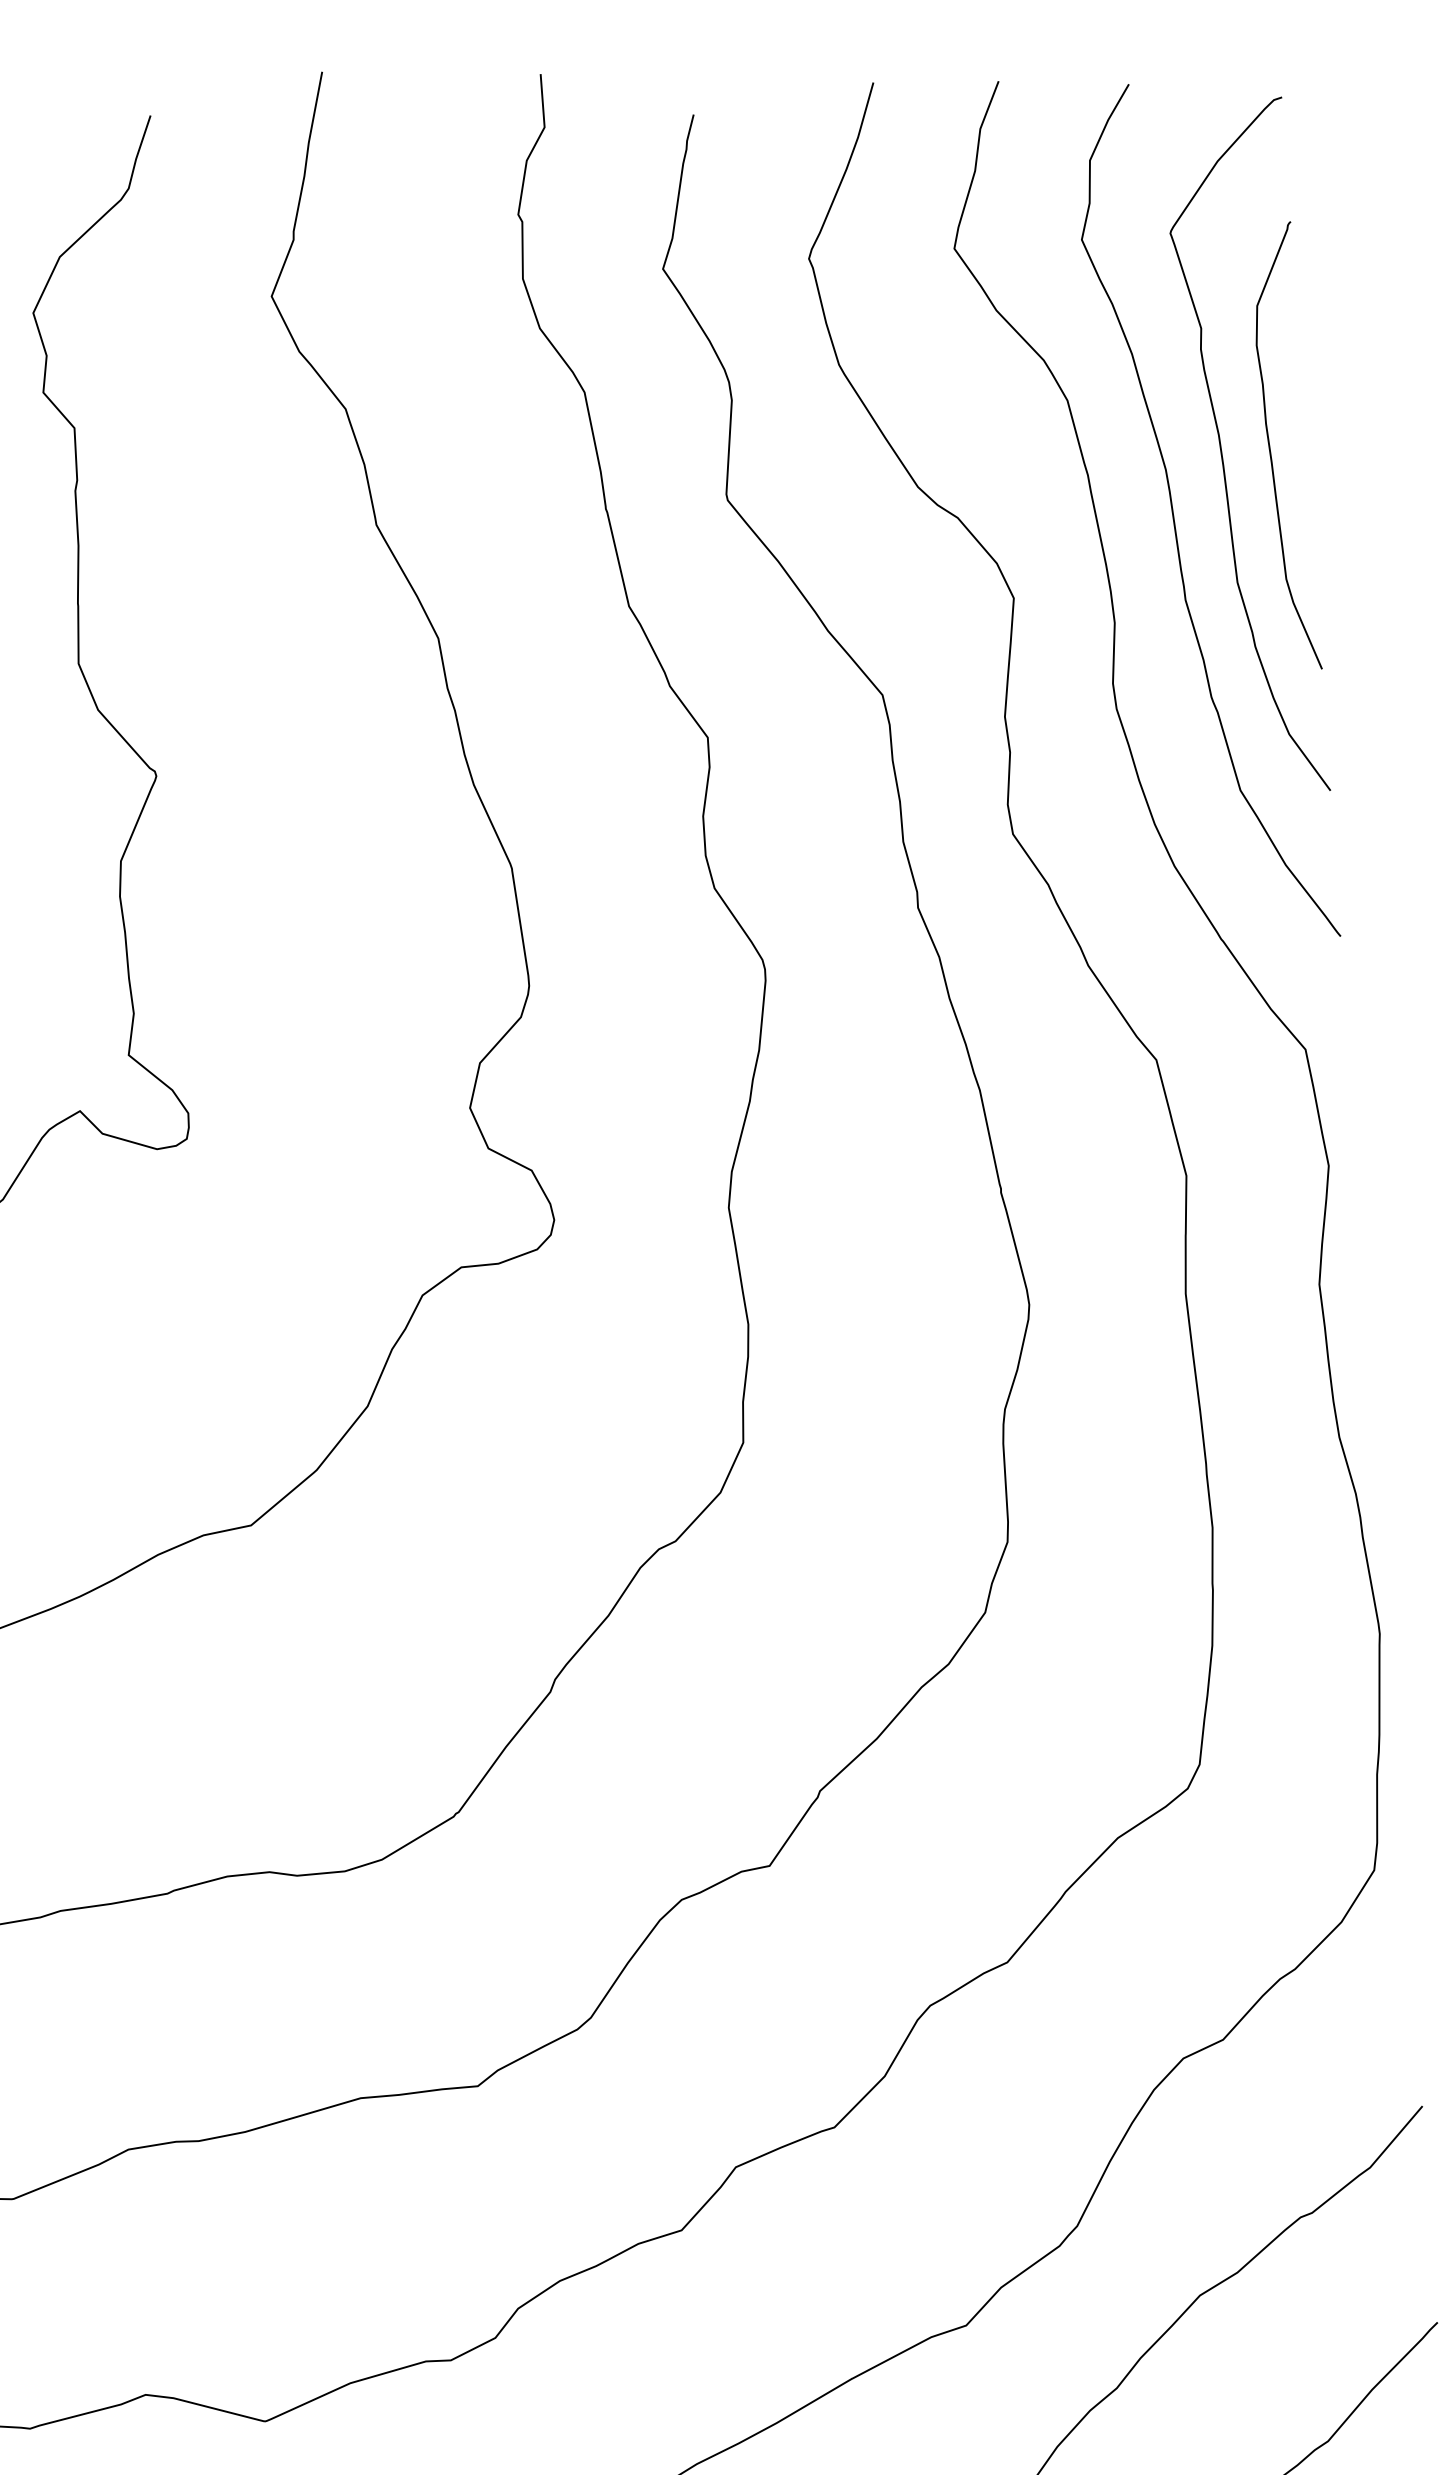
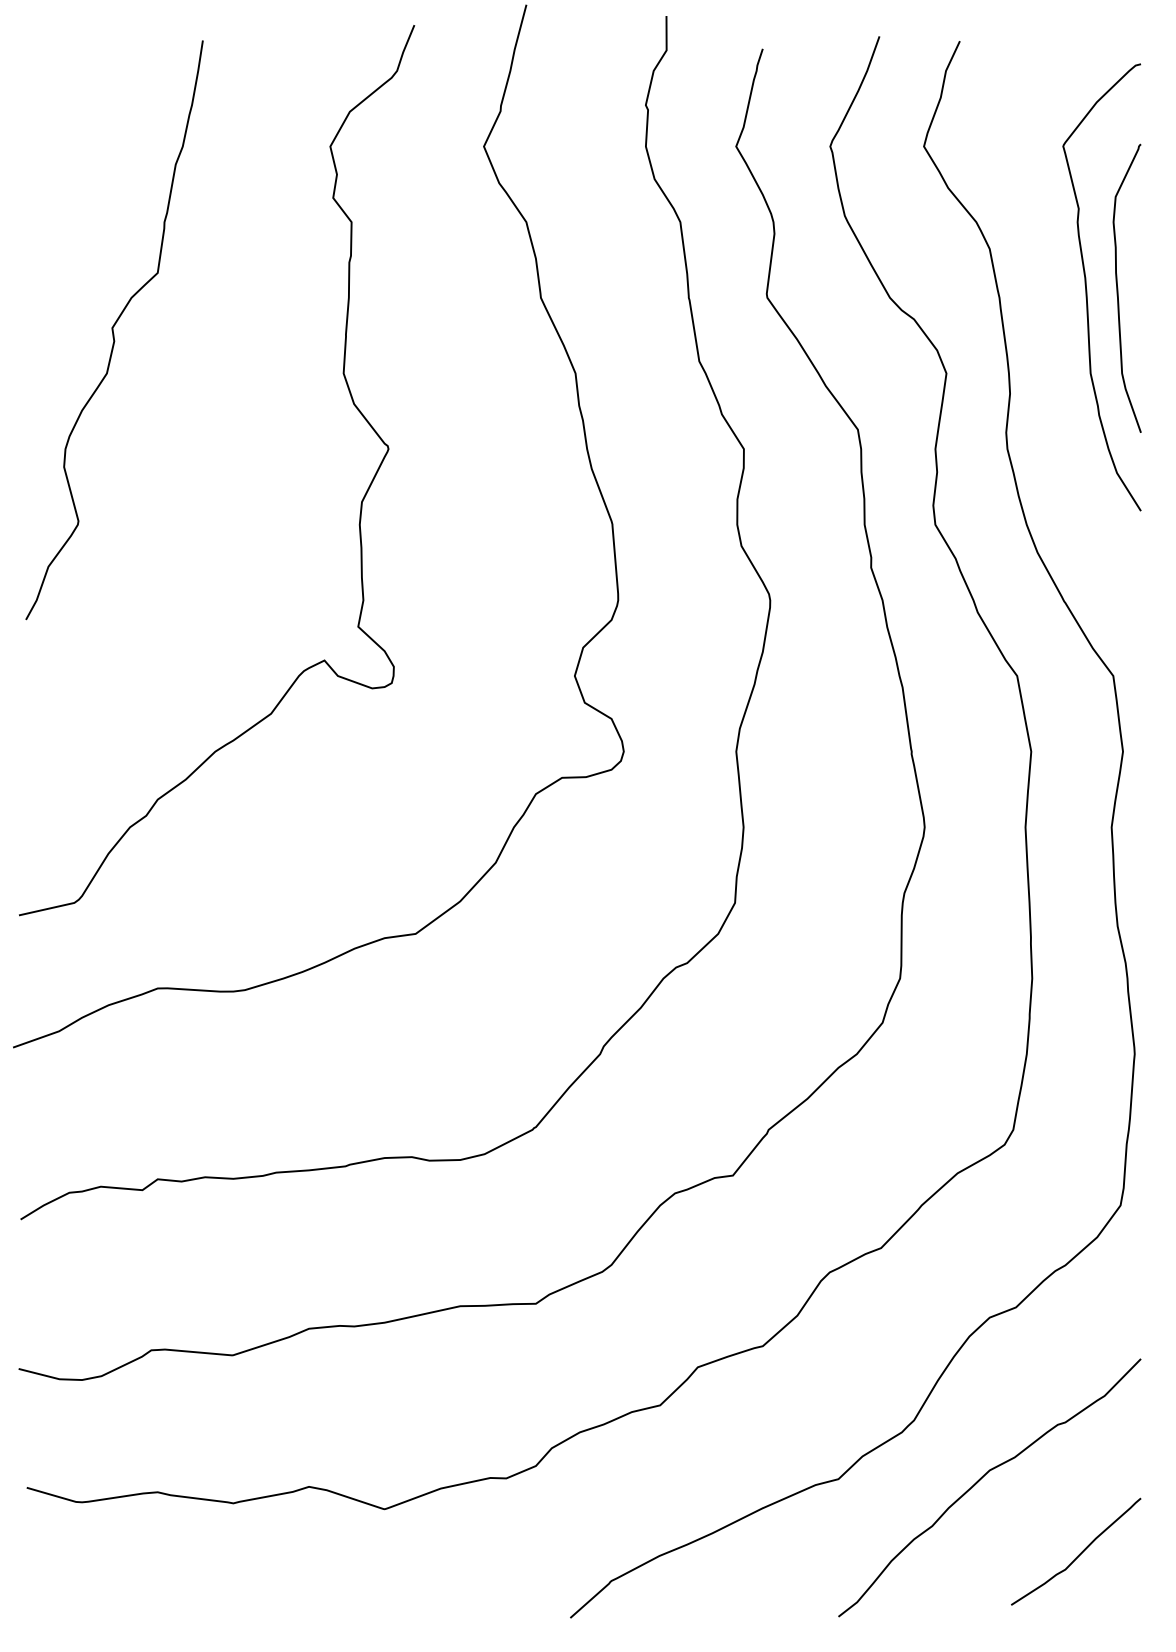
curve: (1174, 513) -> (1053, 326), removed

